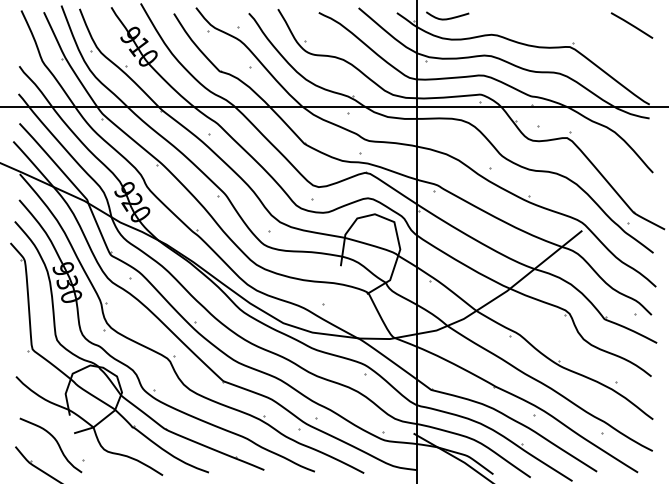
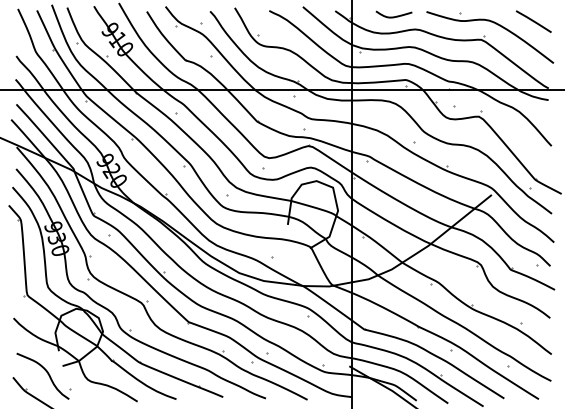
curve: (446, 18) -> (393, 16), moved
part: (589, 30) -> (497, 25), added

